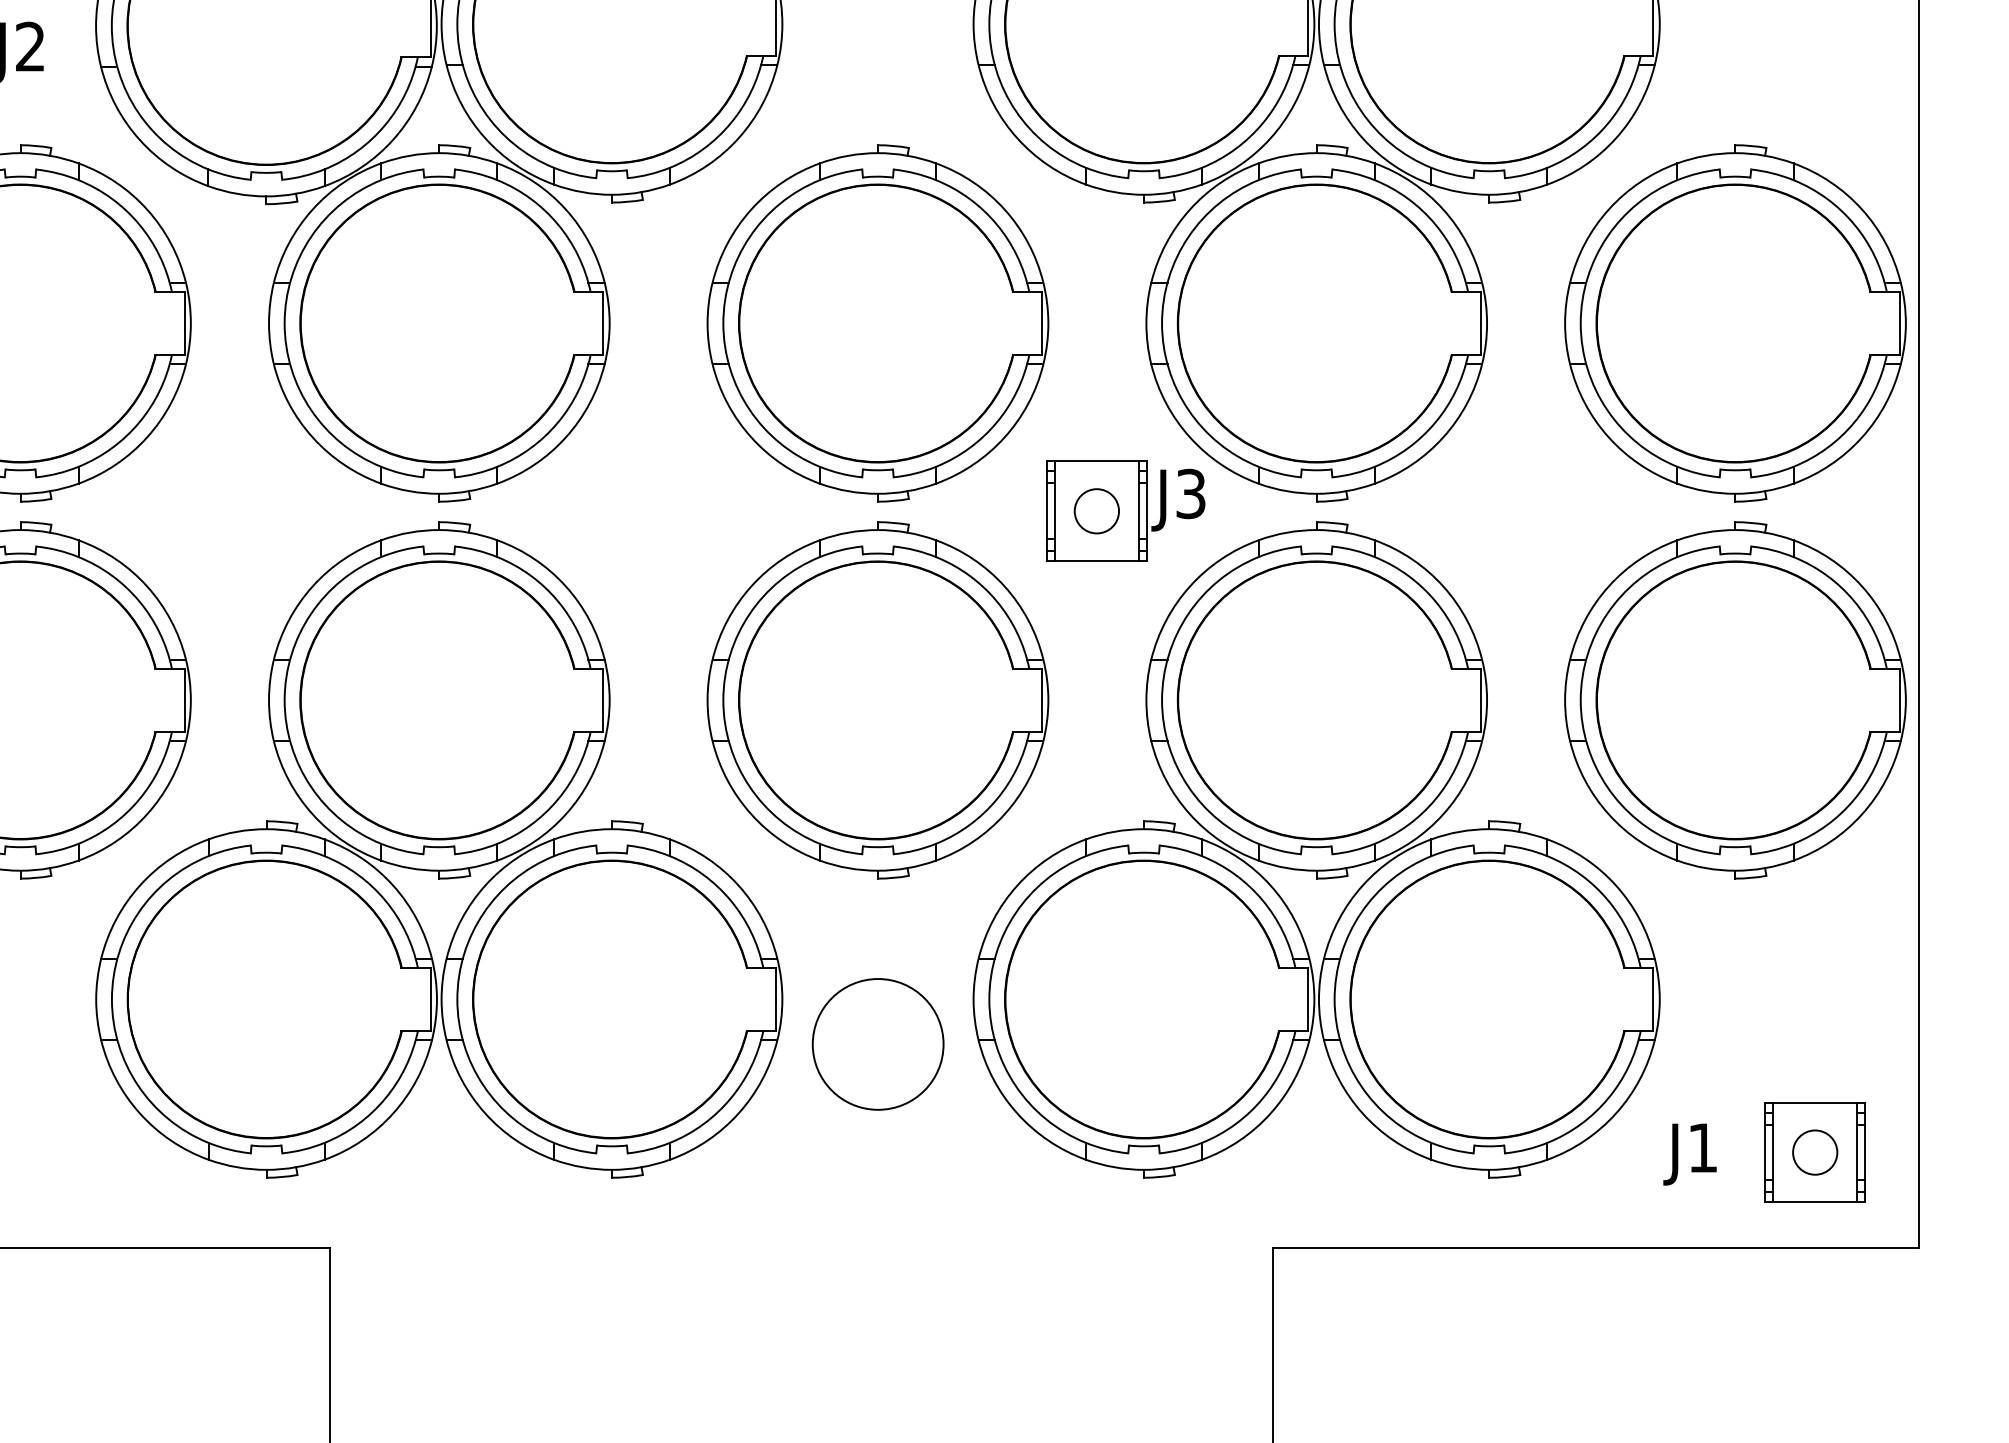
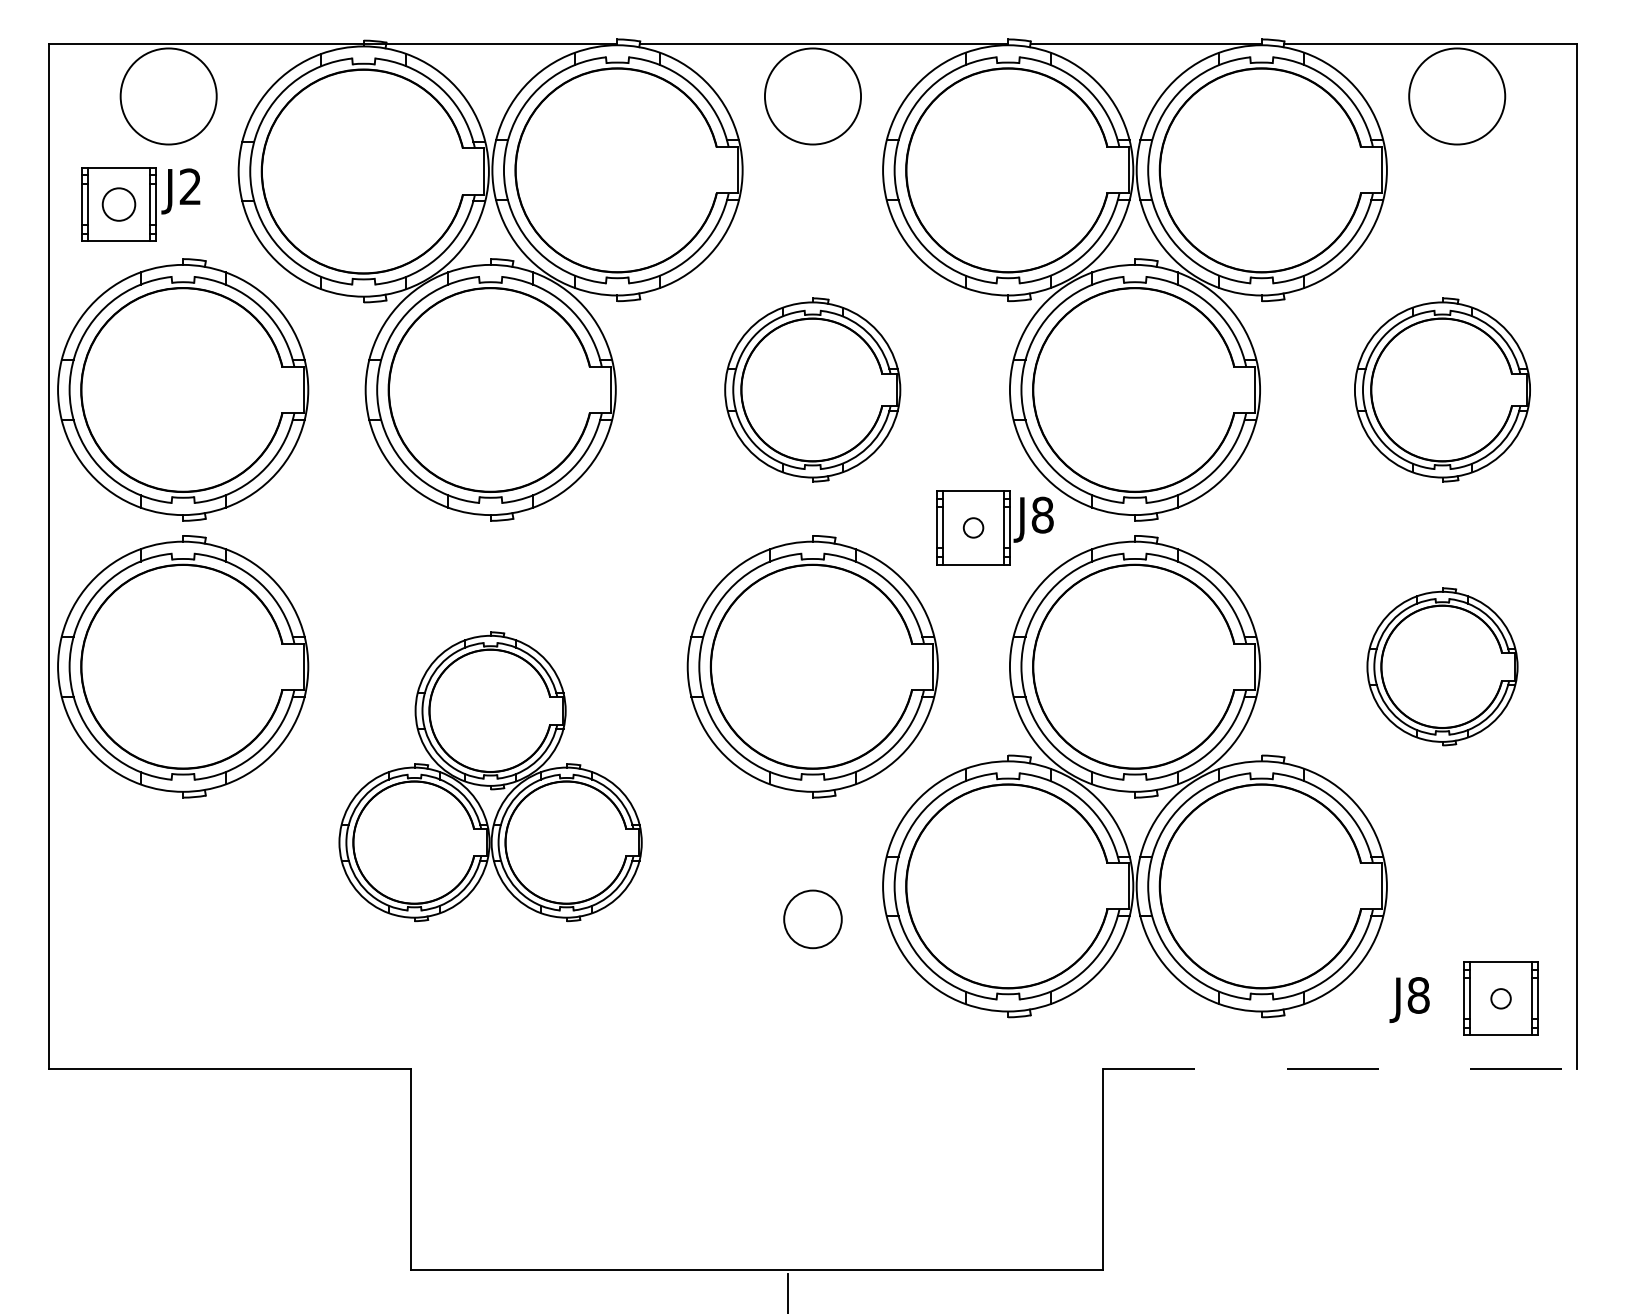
part: (877, 322) -> (812, 389), size x0.7
part: (1735, 322) -> (1442, 389), size x0.7
text: (1190, 493) -> (1042, 514), J3 -> J8
circle: (1096, 510) -> (973, 527), size x0.6
part: (1735, 700) -> (1442, 666), size x0.6
part: (438, 849) -> (490, 776), size x0.6
circle: (877, 1044) -> (812, 919), size x0.6
text: (1702, 1148) -> (1418, 995), J1 -> J8
circle: (1814, 1152) -> (1500, 998), size x0.6
line: (1596, 1247) -> (1340, 1068), solid -> dashed

